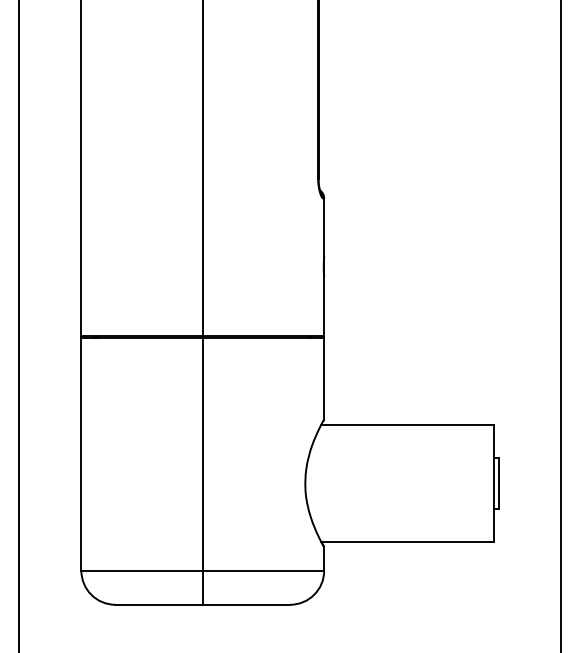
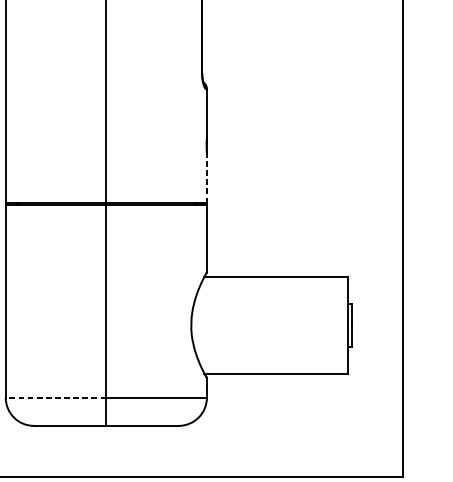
line: (324, 306) -> (207, 178), solid -> dashed
line: (142, 570) -> (56, 397), solid -> dashed

